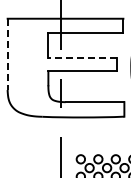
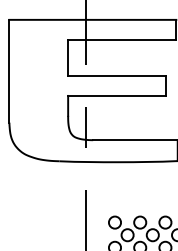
line: (7, 54) -> (9, 71), dashed -> solid
line: (81, 57) -> (115, 75), dashed -> solid

